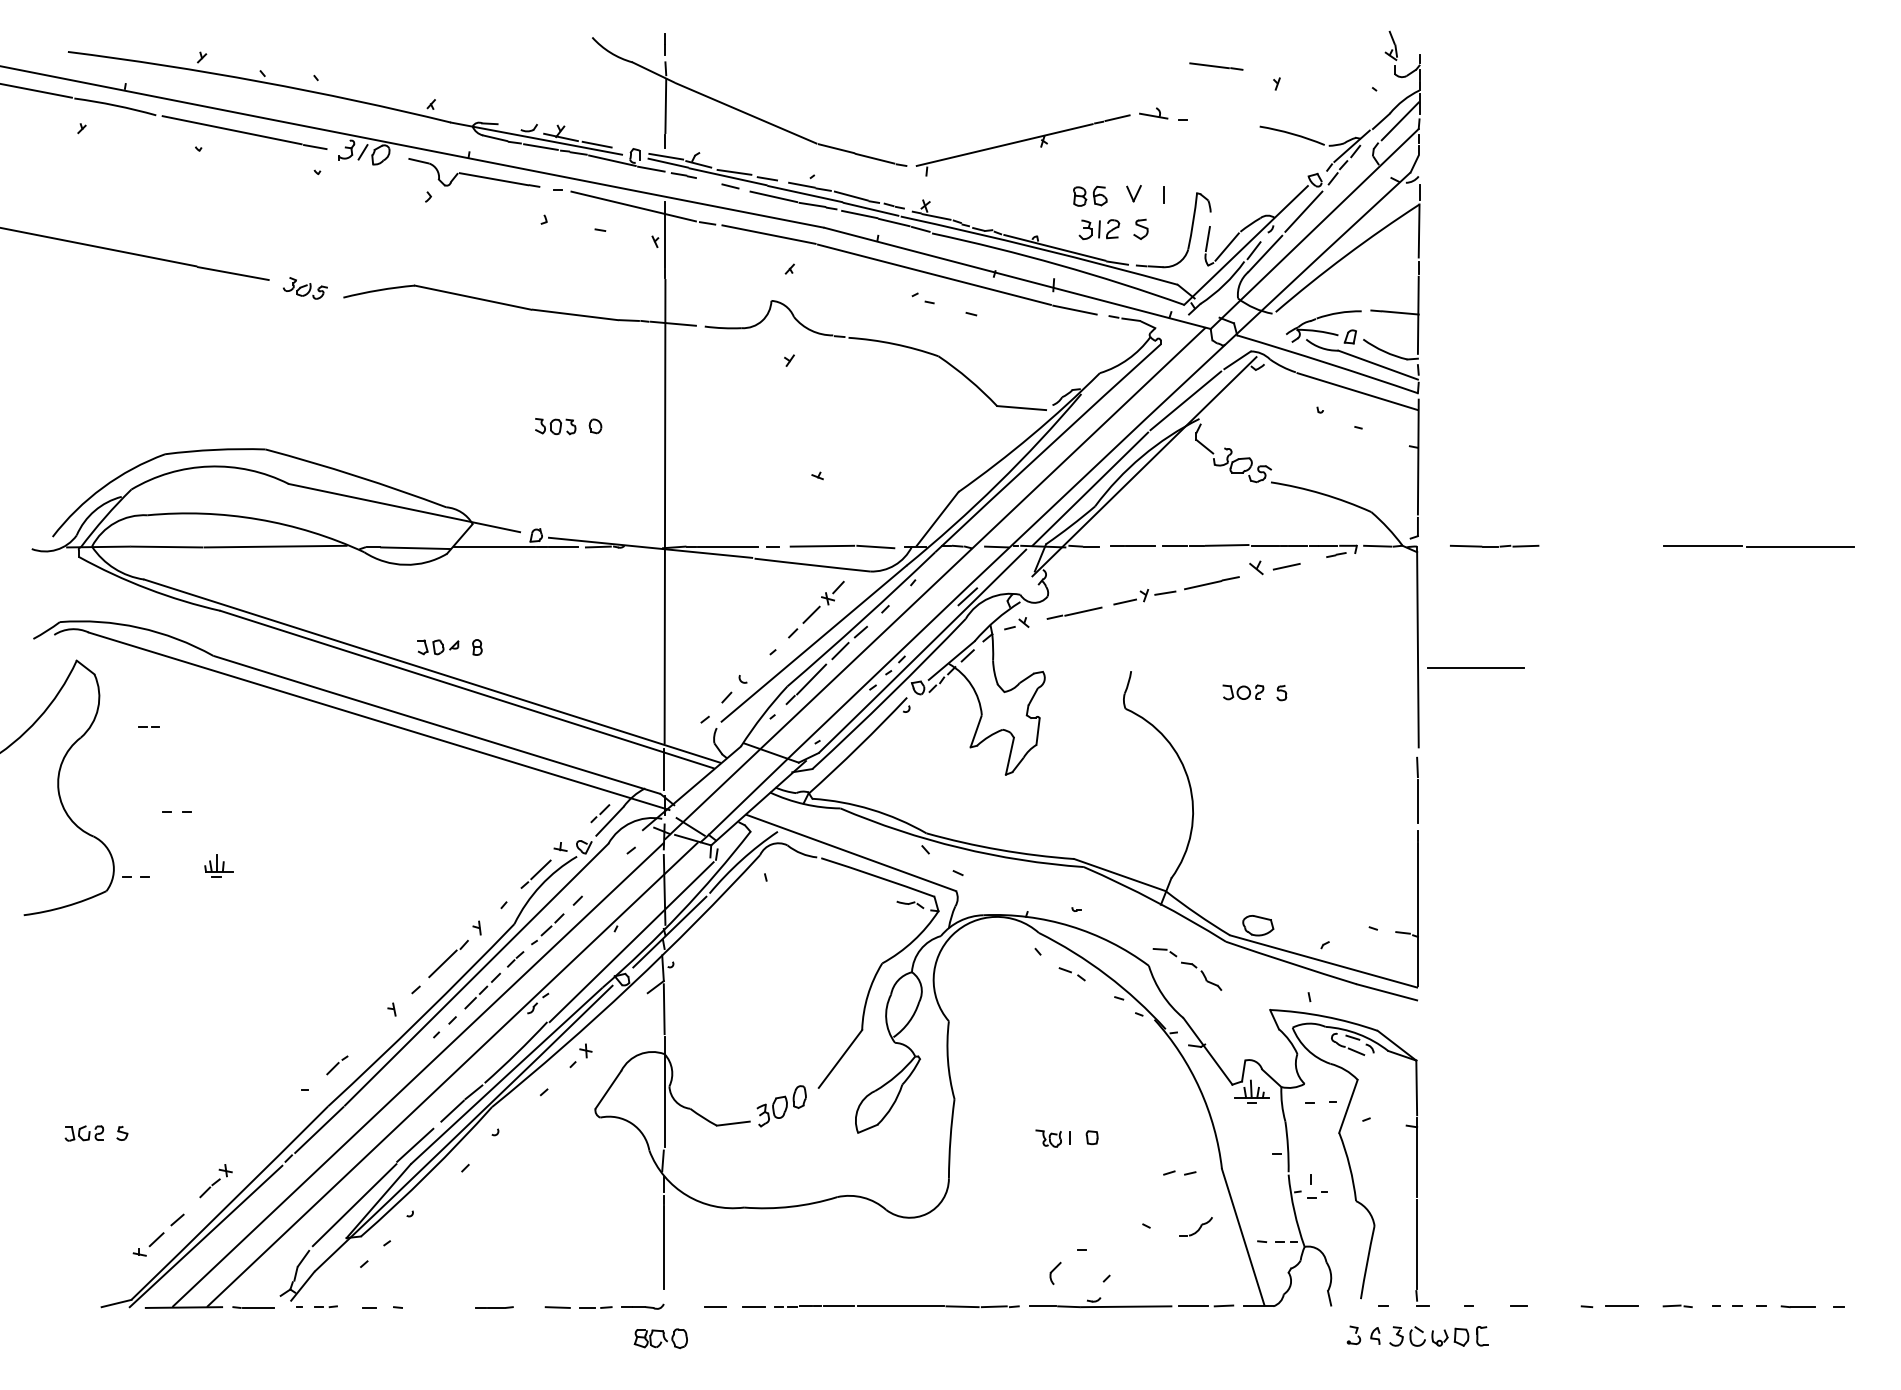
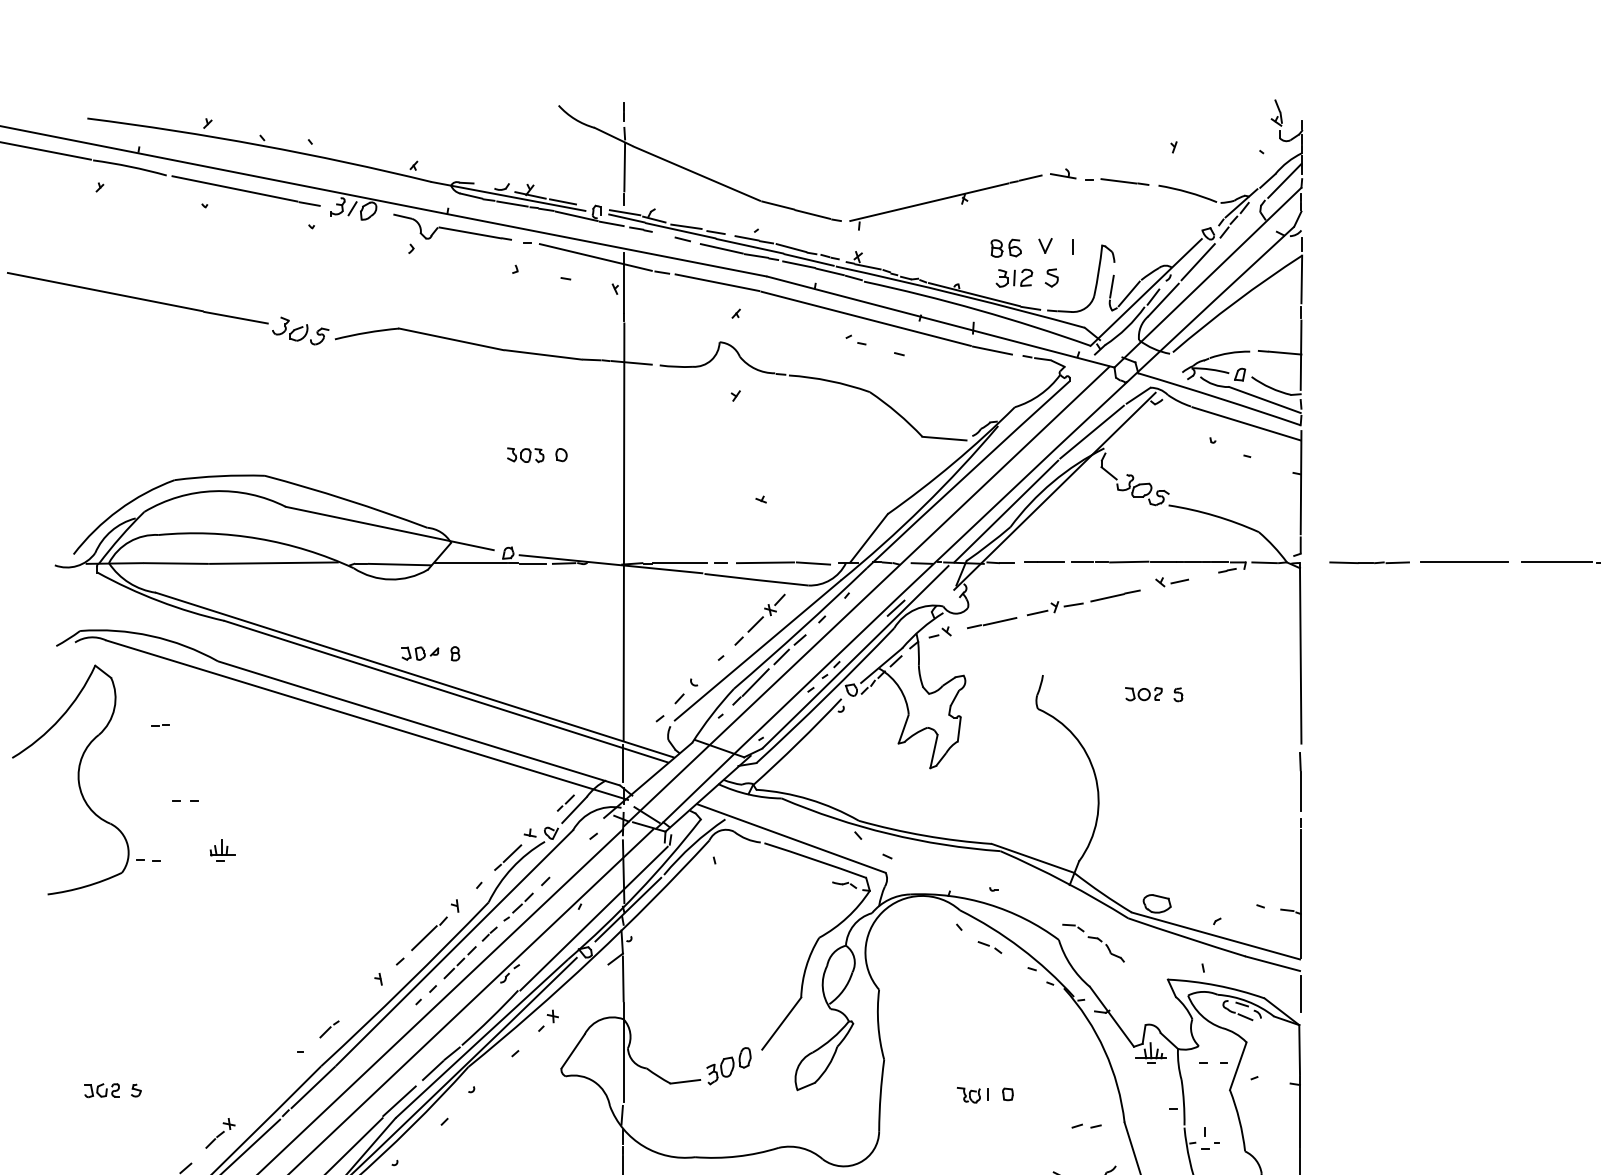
line: (1216, 66) -> (1125, 181), moved
part: (305, 288) -> (300, 331), size x1.43
part: (1274, 567) -> (1171, 581), size x0.71
line: (1475, 667) -> (1463, 562), moved
line: (1417, 1025) -> (1300, 993), added

